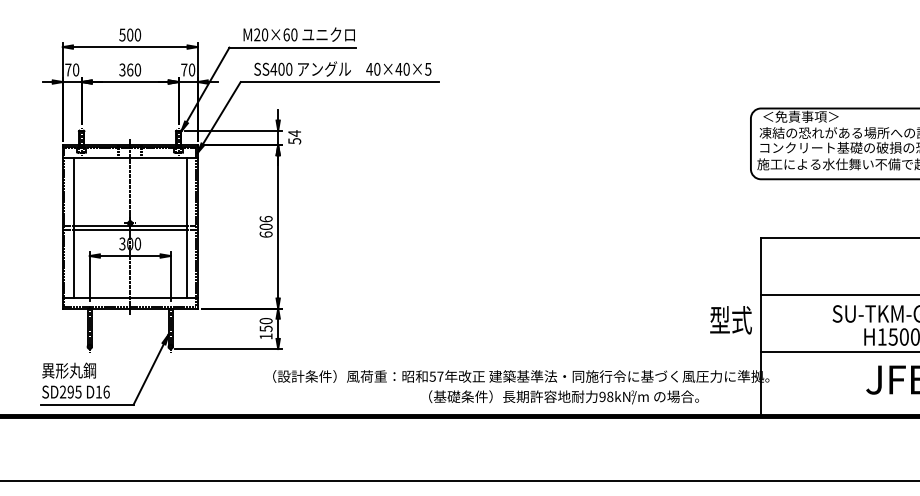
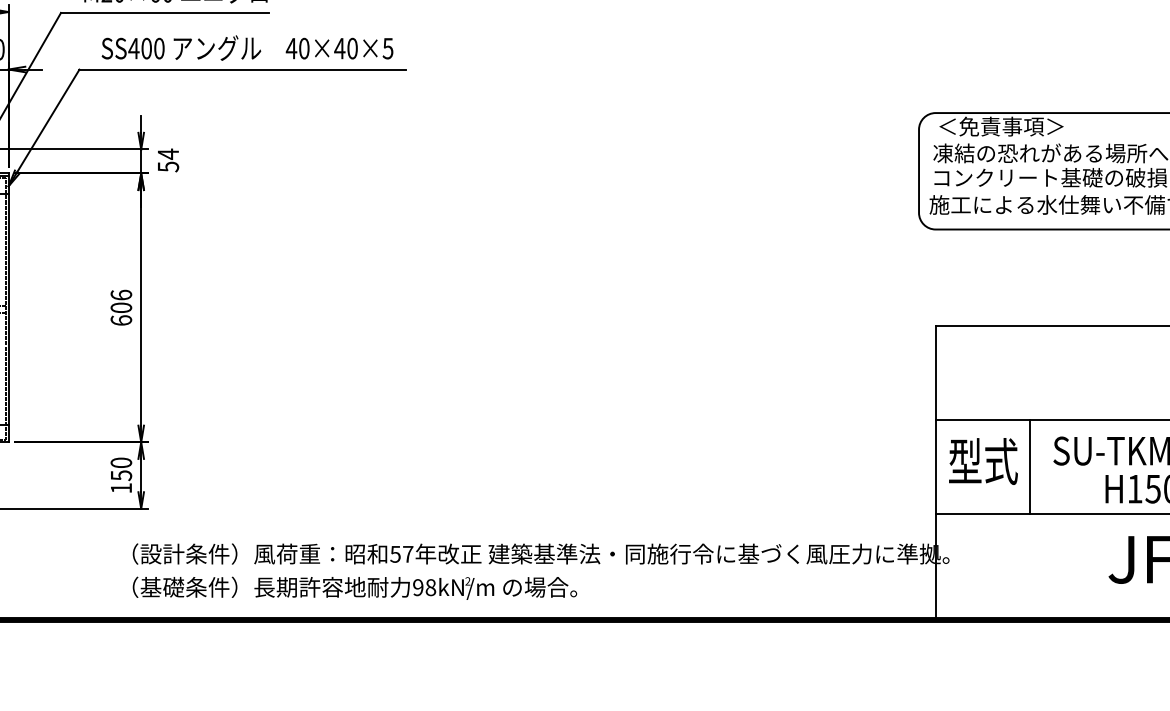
text: (730, 320) -> (982, 461), moved
line: (818, 323) -> (1030, 466), added
text: (563, 397) -> (353, 588), moved

